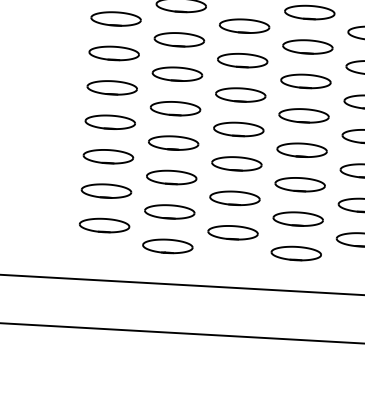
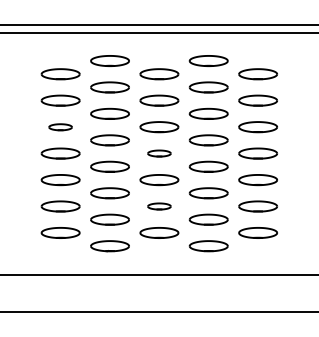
part: (111, 88) -> (60, 127), size x0.6
part: (238, 129) -> (159, 153), size x0.6
part: (235, 198) -> (159, 206), size x0.6

